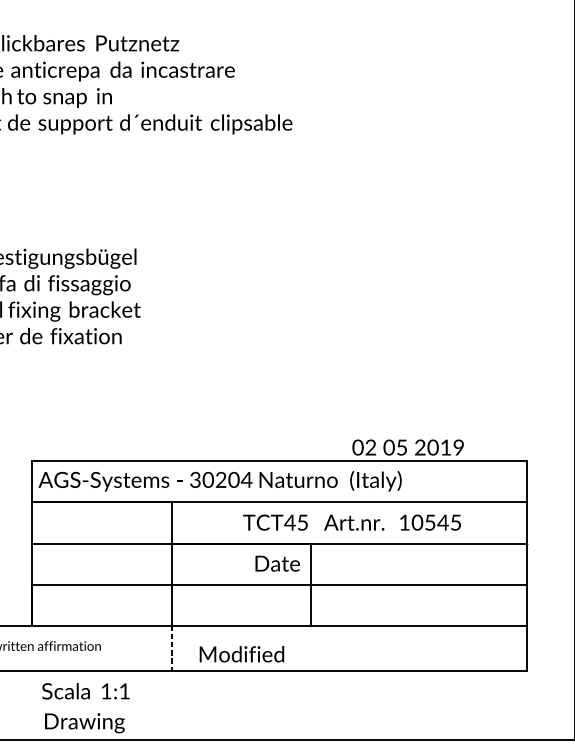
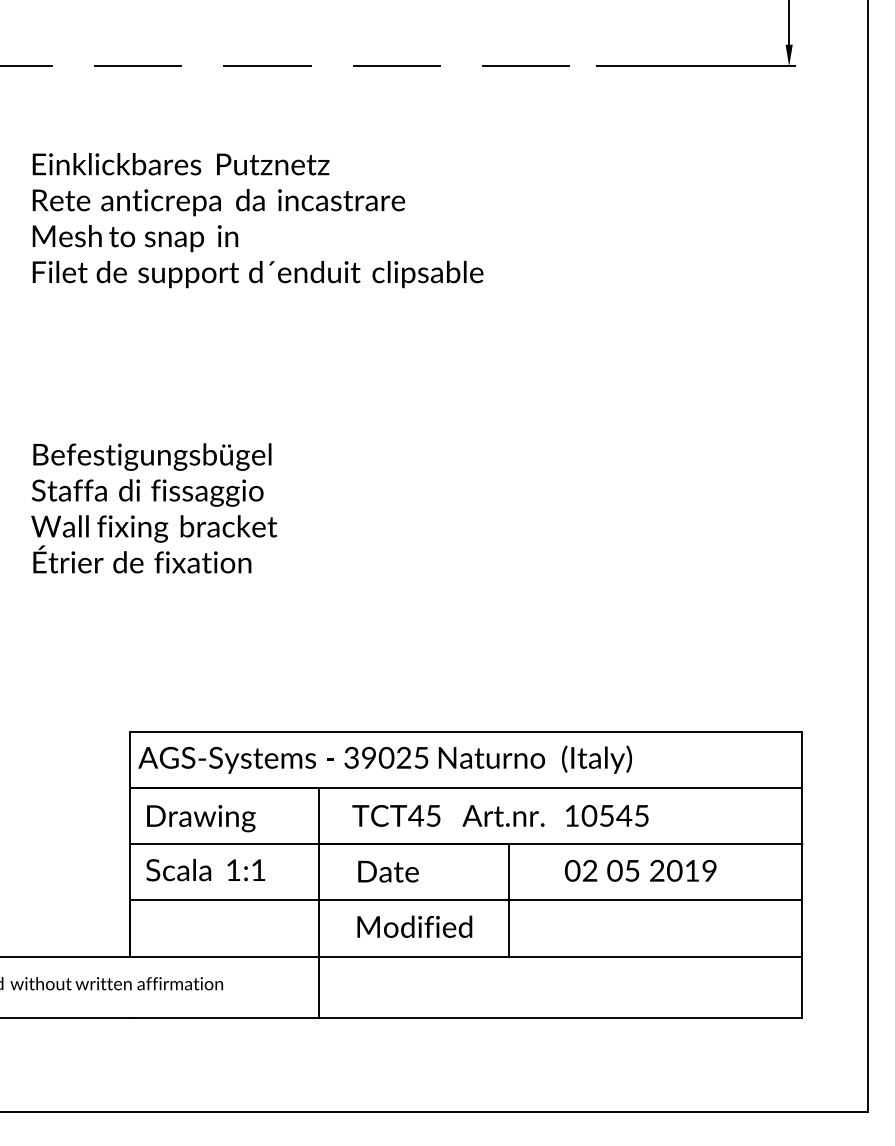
text: (407, 447) -> (640, 870), moved
text: (227, 479) -> (395, 757), 30204 -> 39025
text: (352, 522) -> (500, 815), moved
text: (277, 563) -> (388, 871), moved
line: (171, 648) -> (319, 987), dashed -> solid
text: (241, 654) -> (414, 926), moved
text: (85, 691) -> (205, 870), moved
text: (85, 723) -> (201, 818), moved

